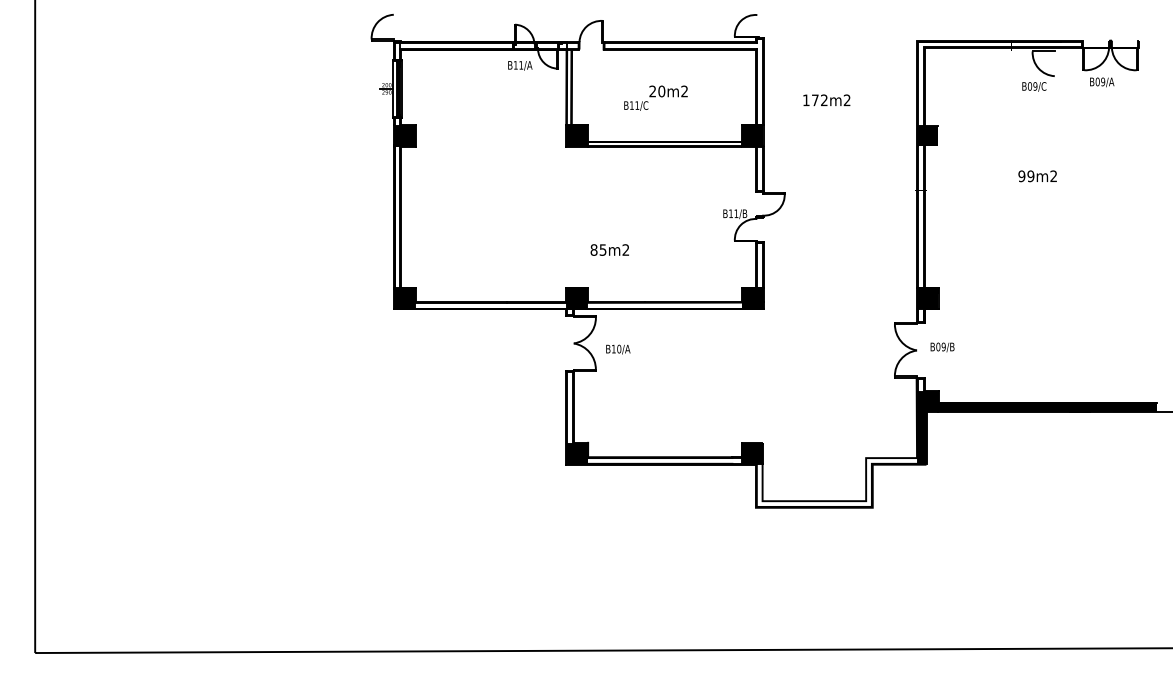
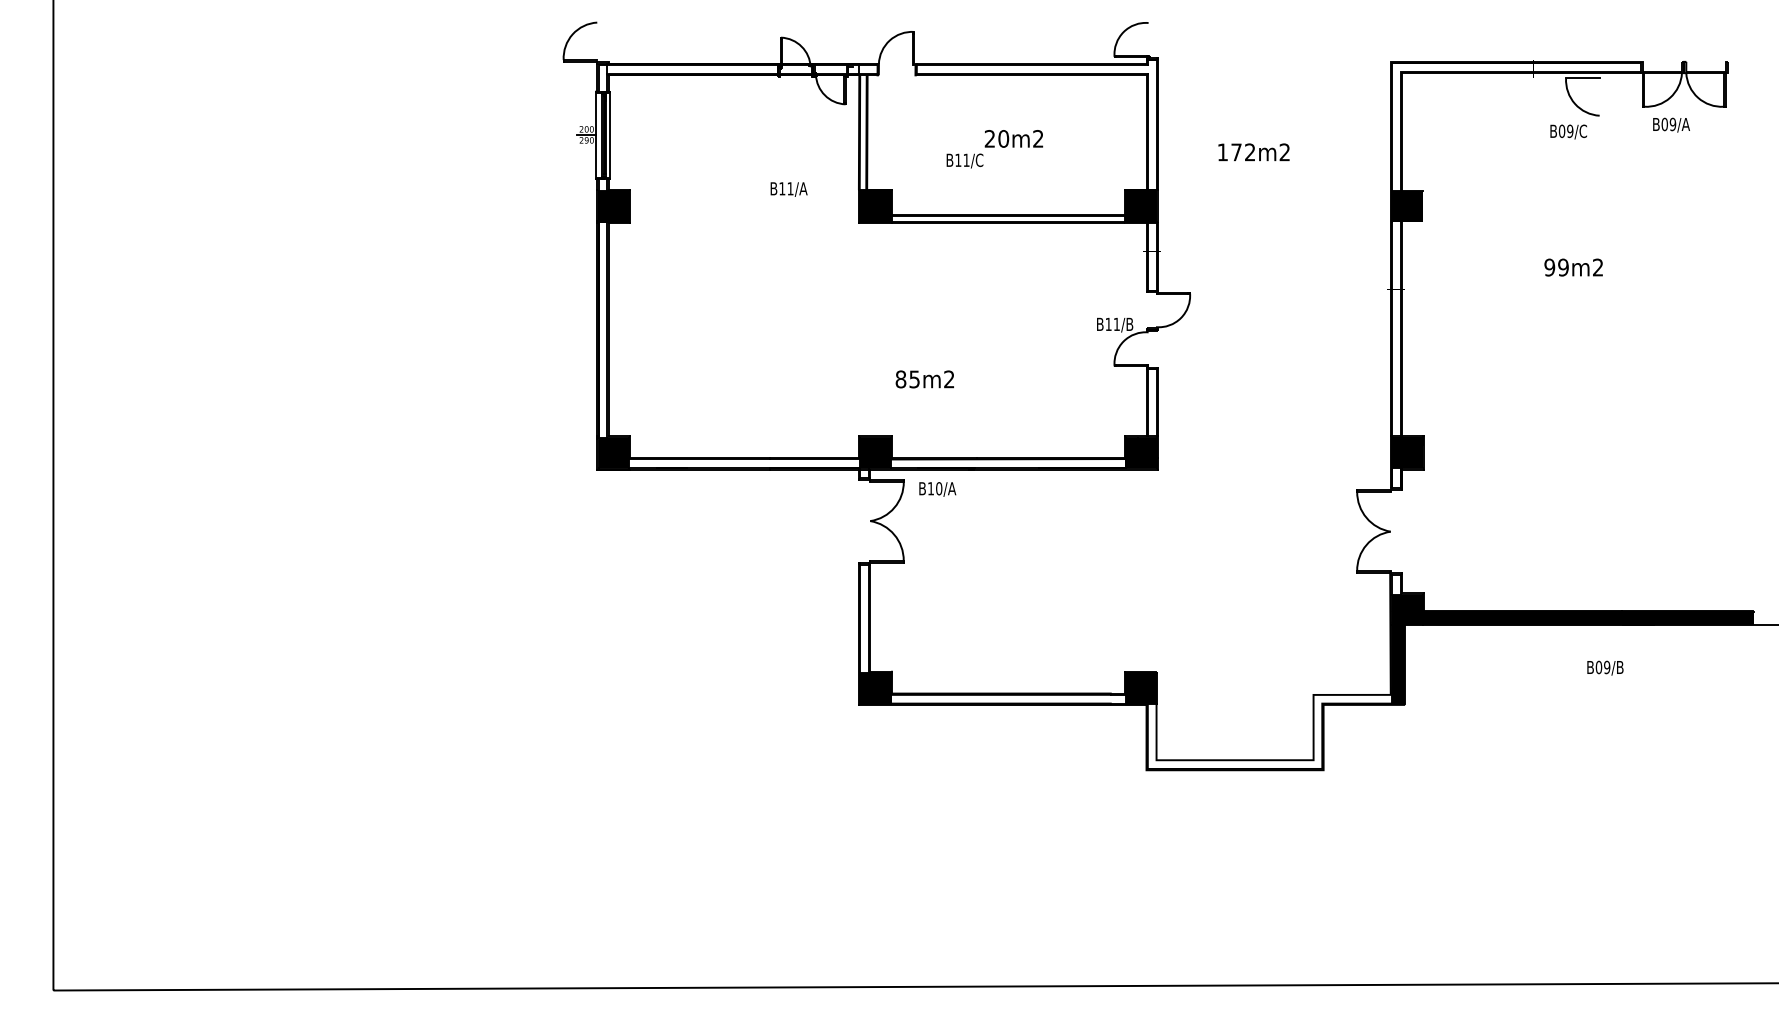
text: (520, 65) -> (789, 189), moved
text: (942, 347) -> (1605, 668), moved
text: (618, 349) -> (938, 489), moved

